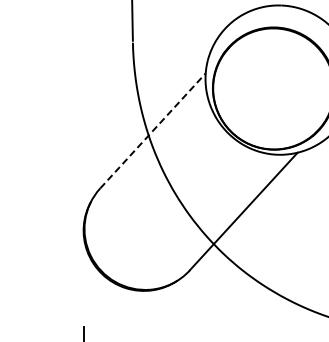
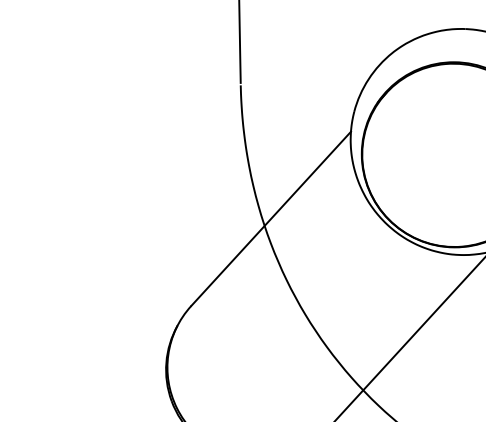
line: (153, 130) -> (271, 218), dashed -> solid

